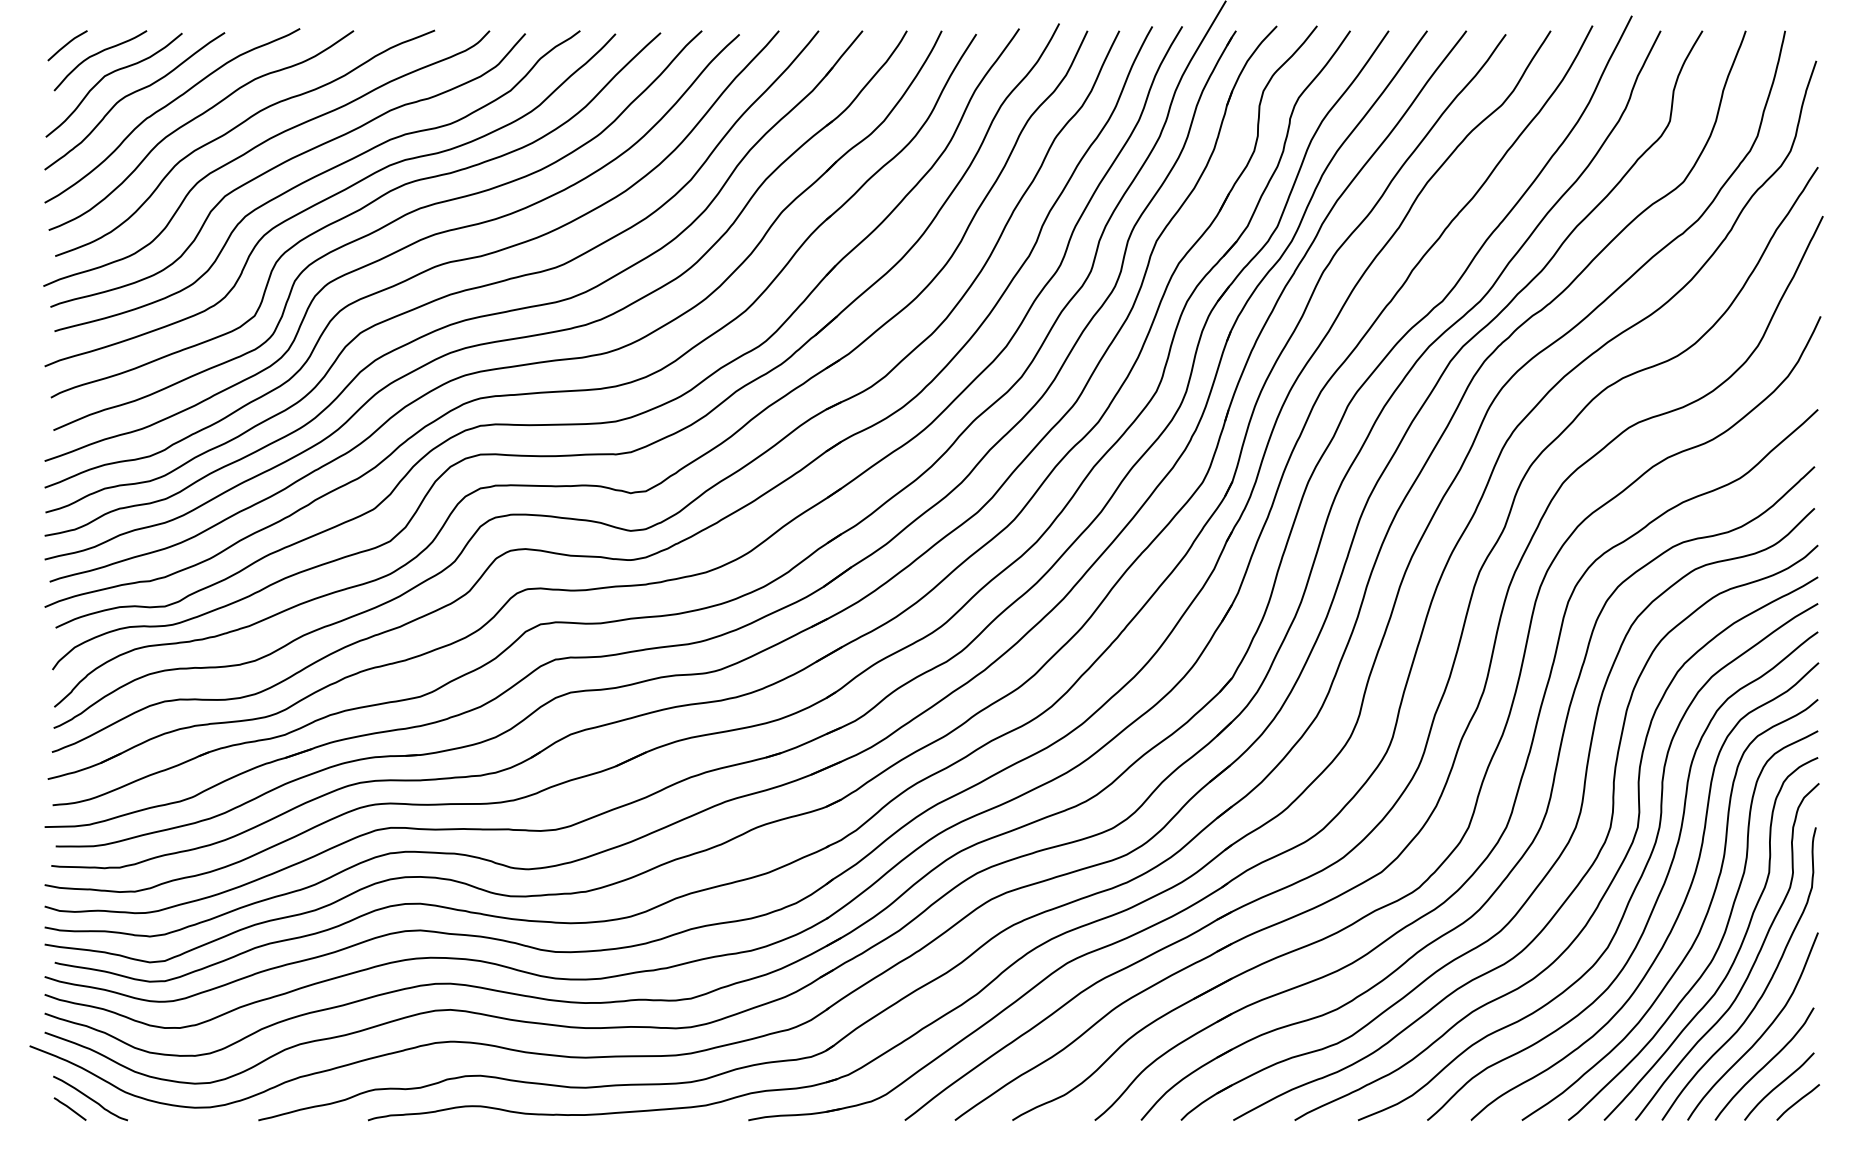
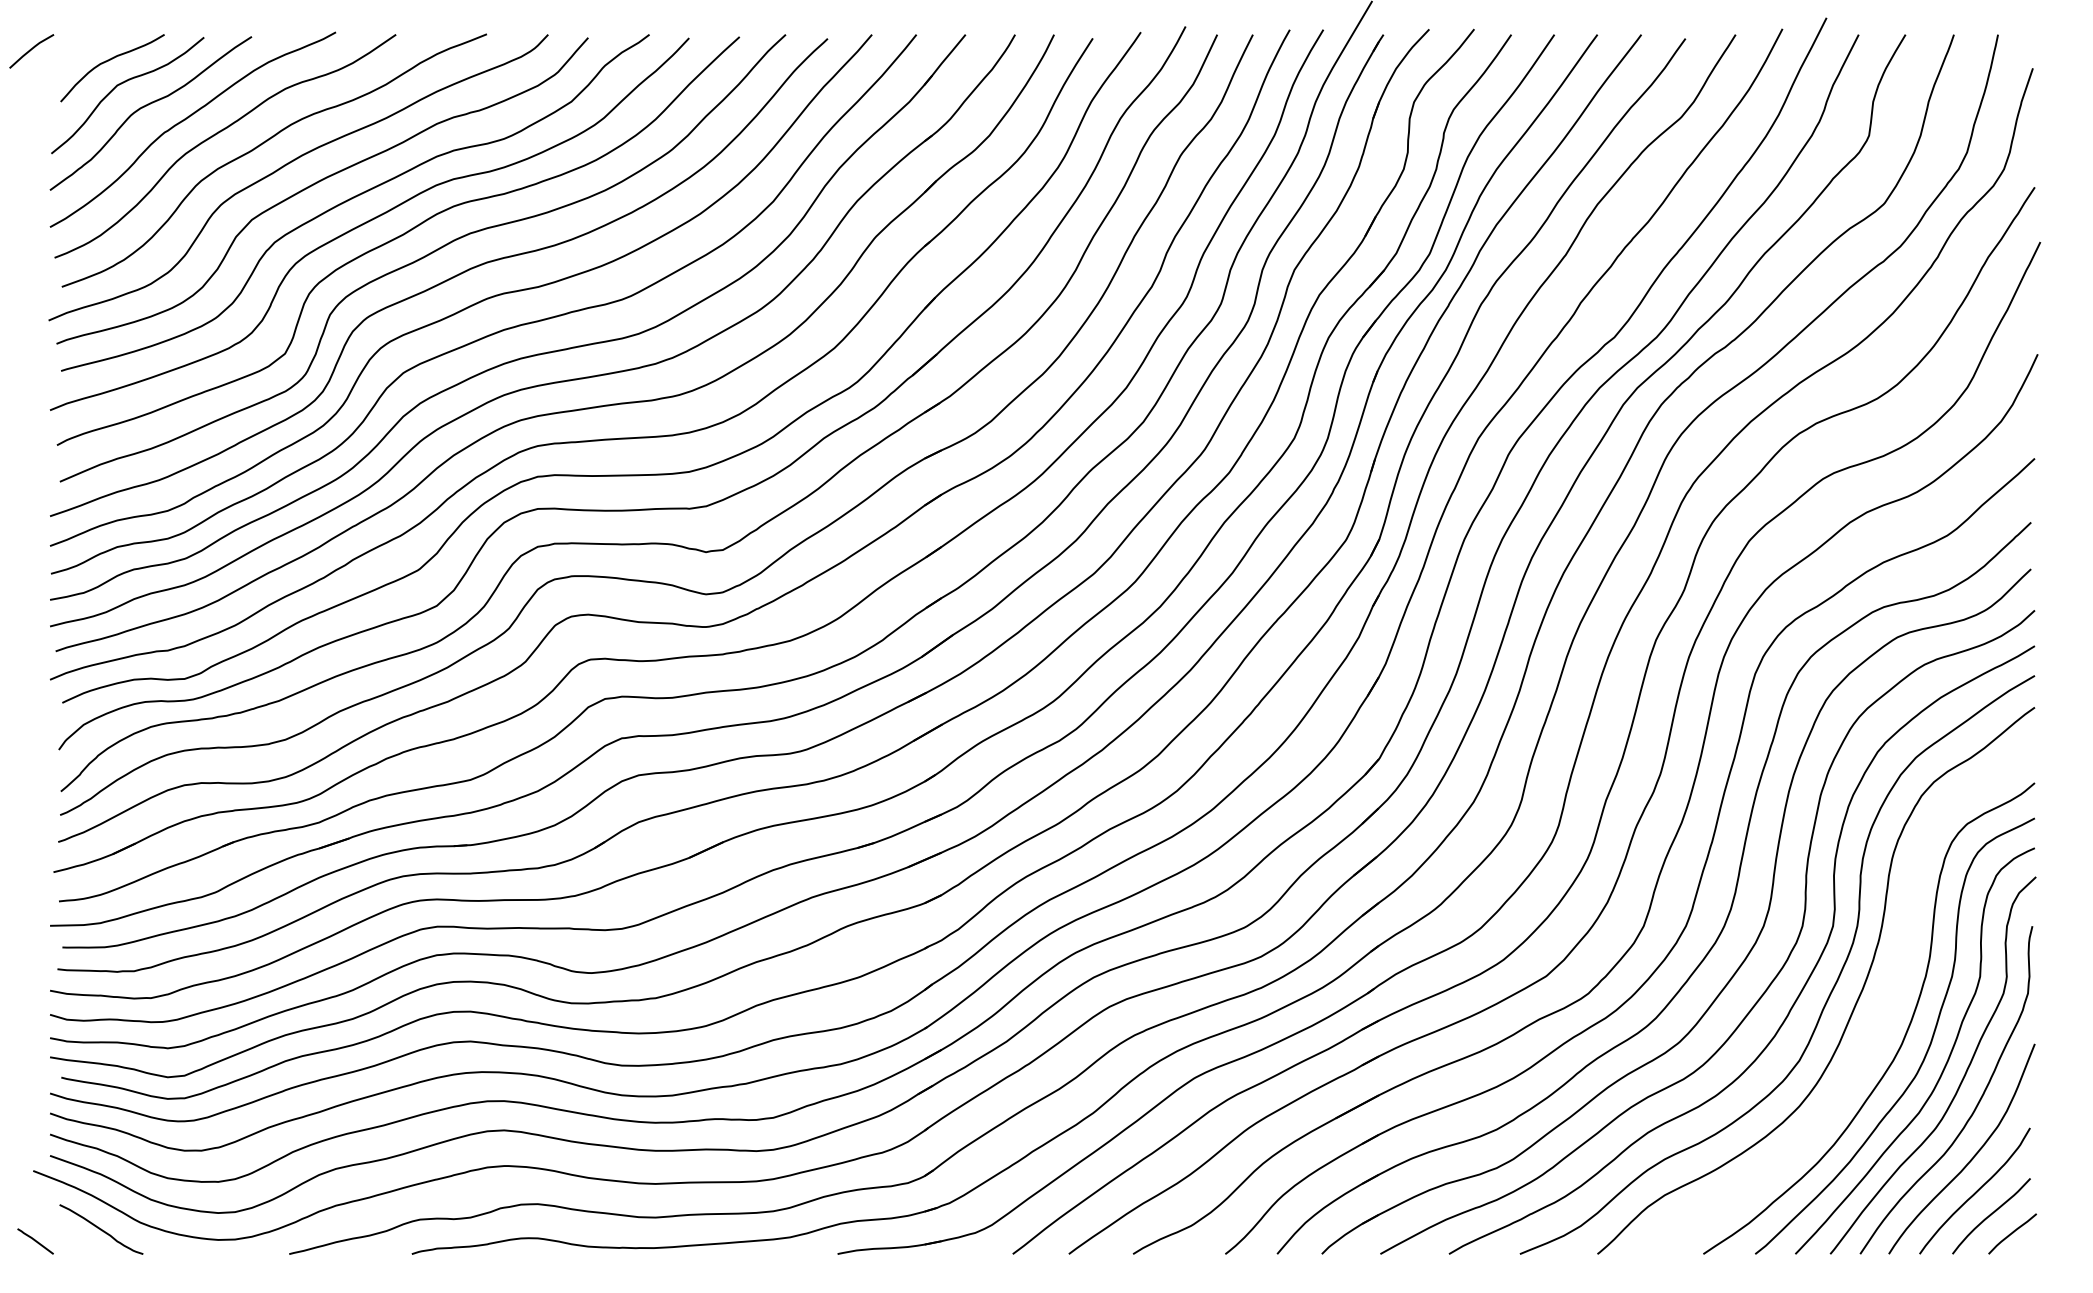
line: (67, 44) -> (31, 50), moved
curve: (1680, 908) -> (1880, 1017), removed
line: (70, 1109) -> (35, 1241), moved

